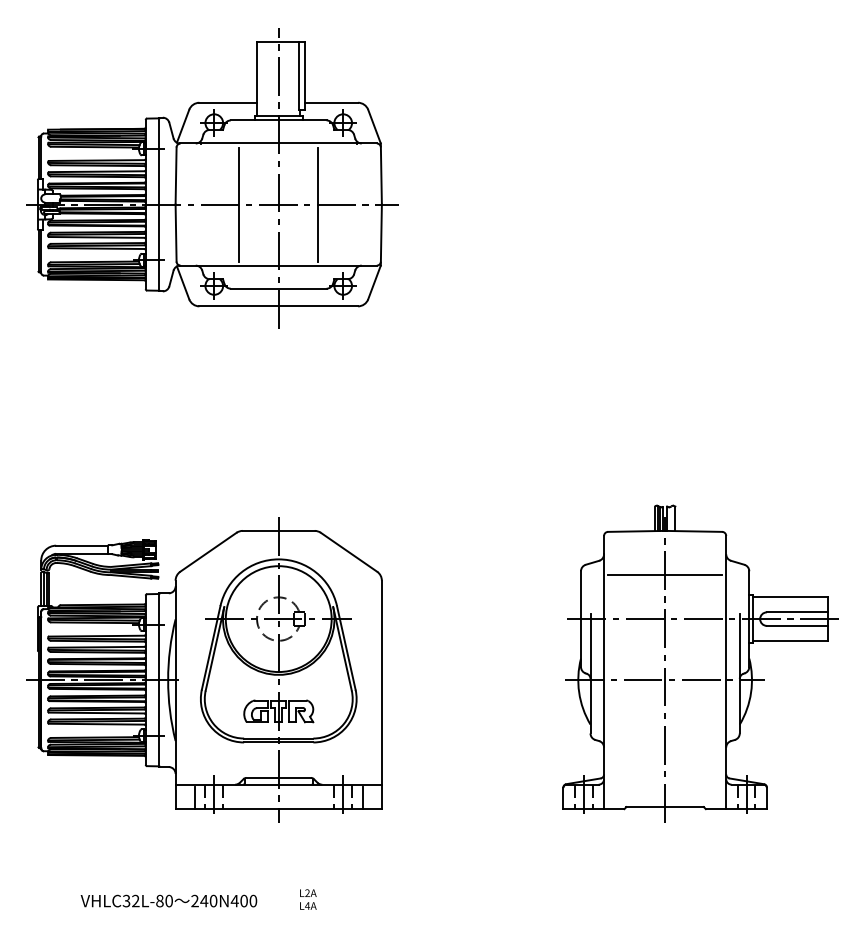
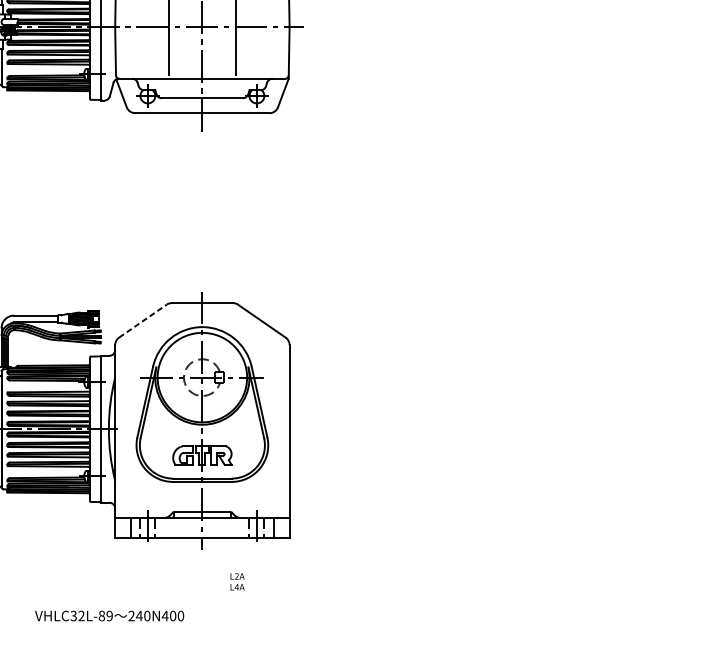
line: (208, 552) -> (143, 321), solid -> dashed
part: (700, 663) -> (558, 415), removed
text: (308, 899) -> (237, 581), moved
text: (168, 901) -> (109, 616), VHLC32L-80 -> VHLC32L-89

